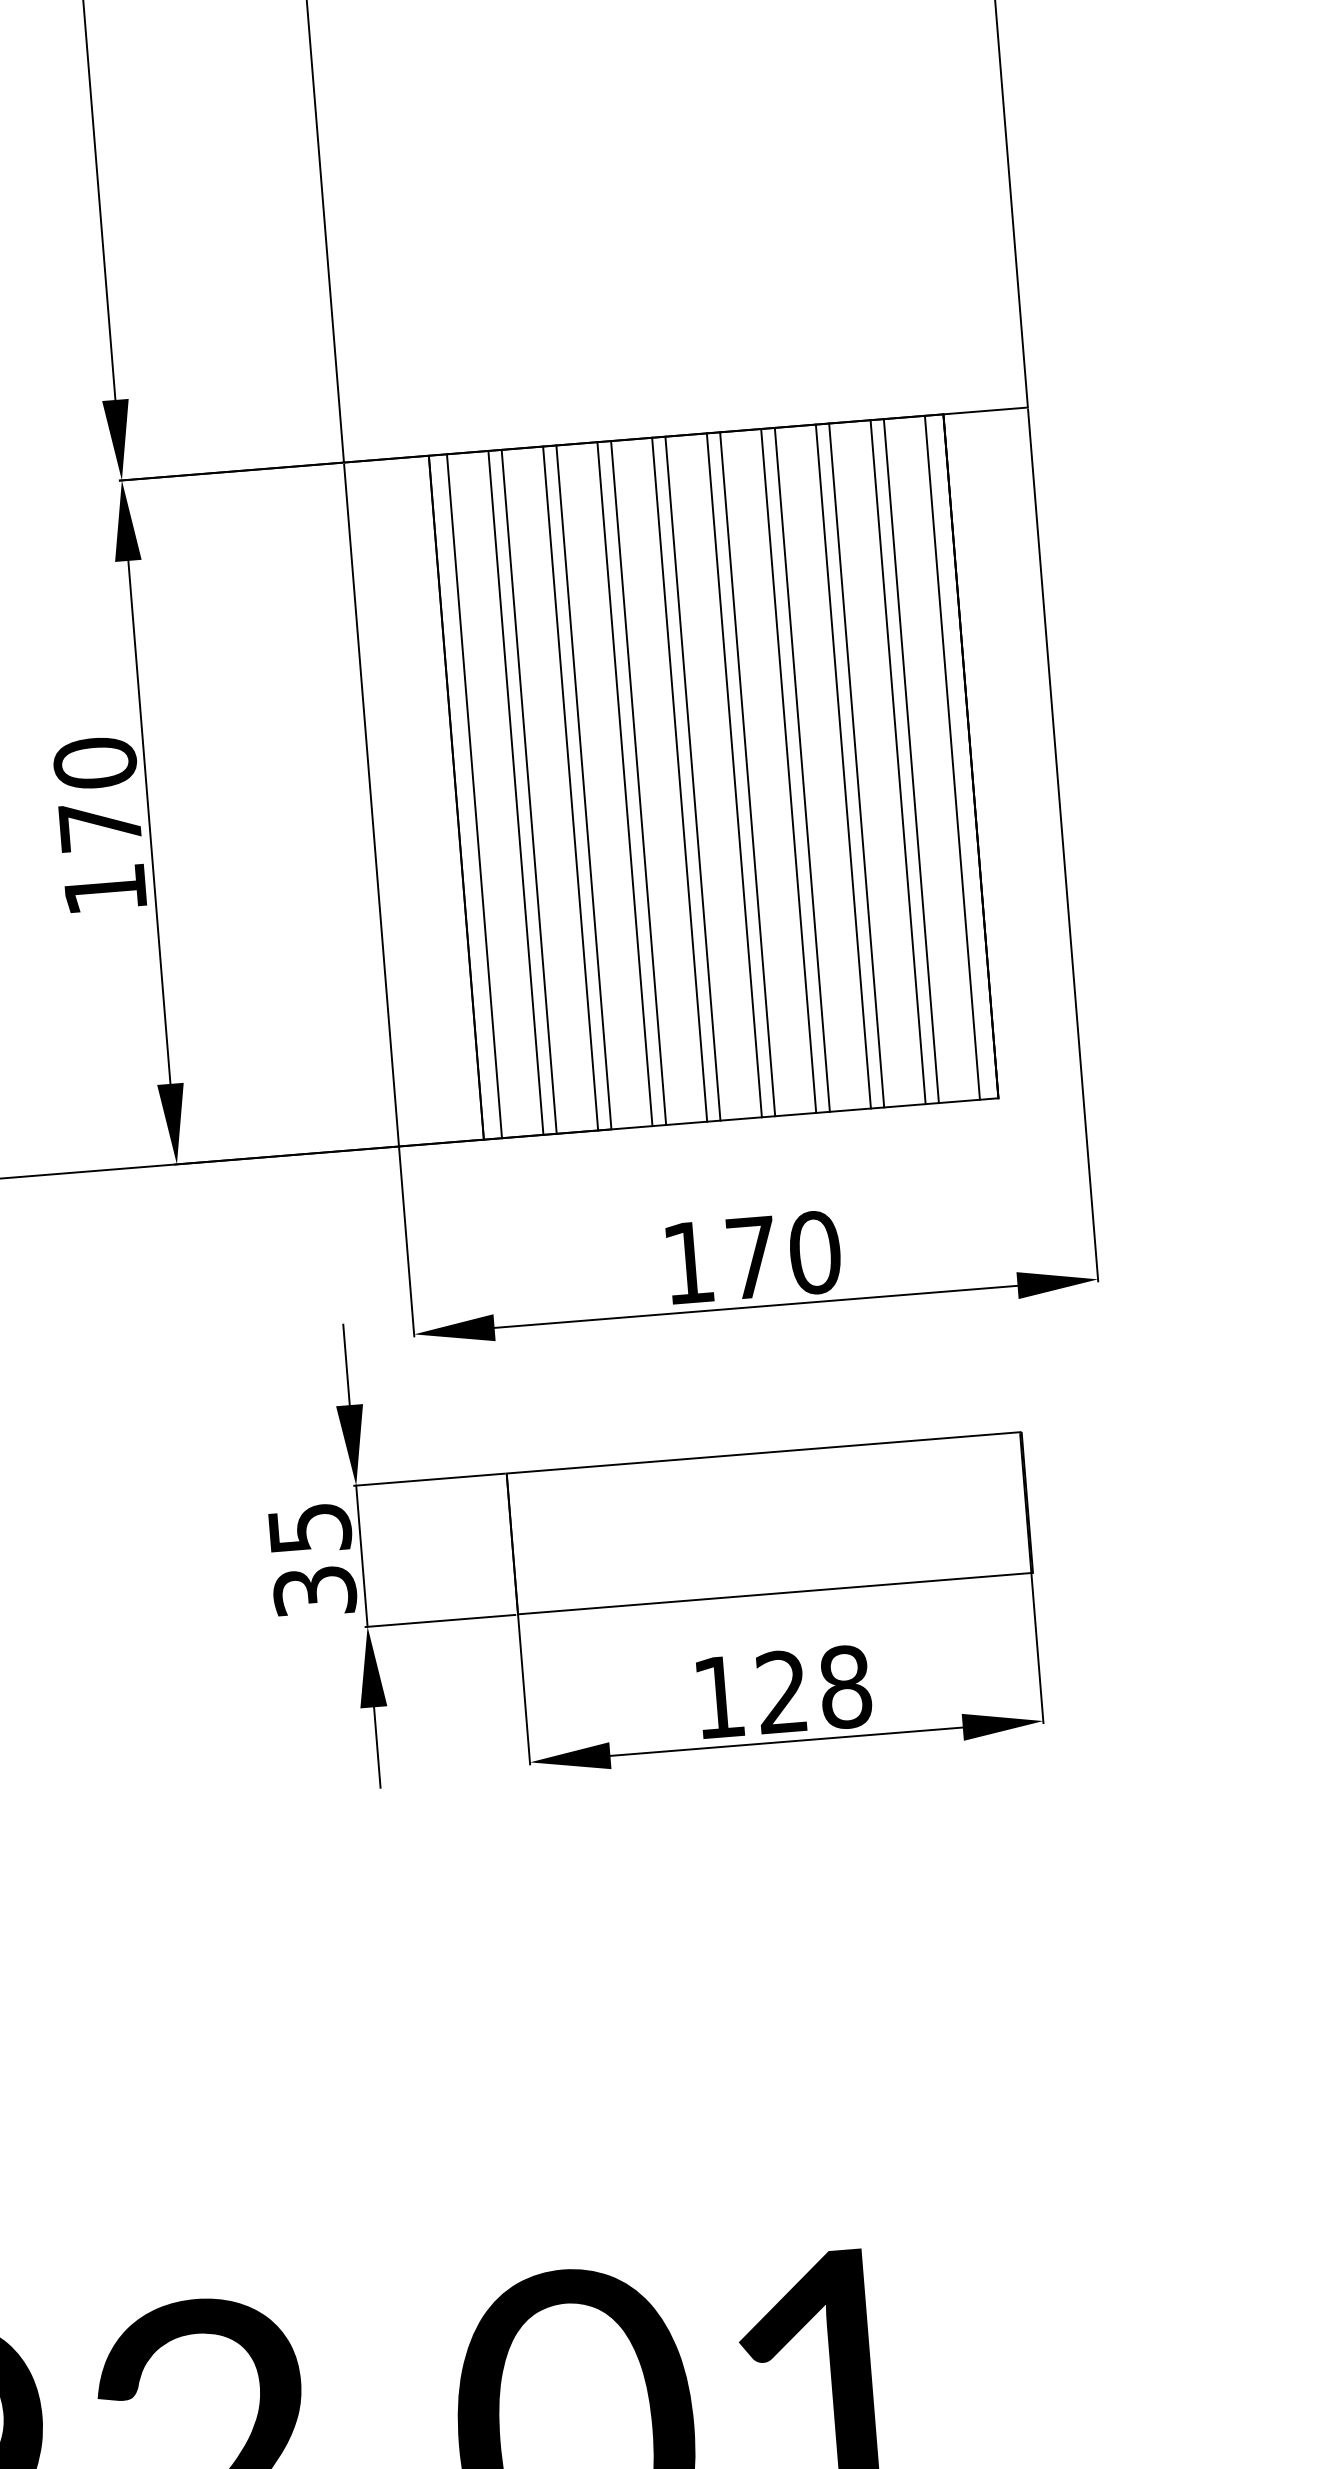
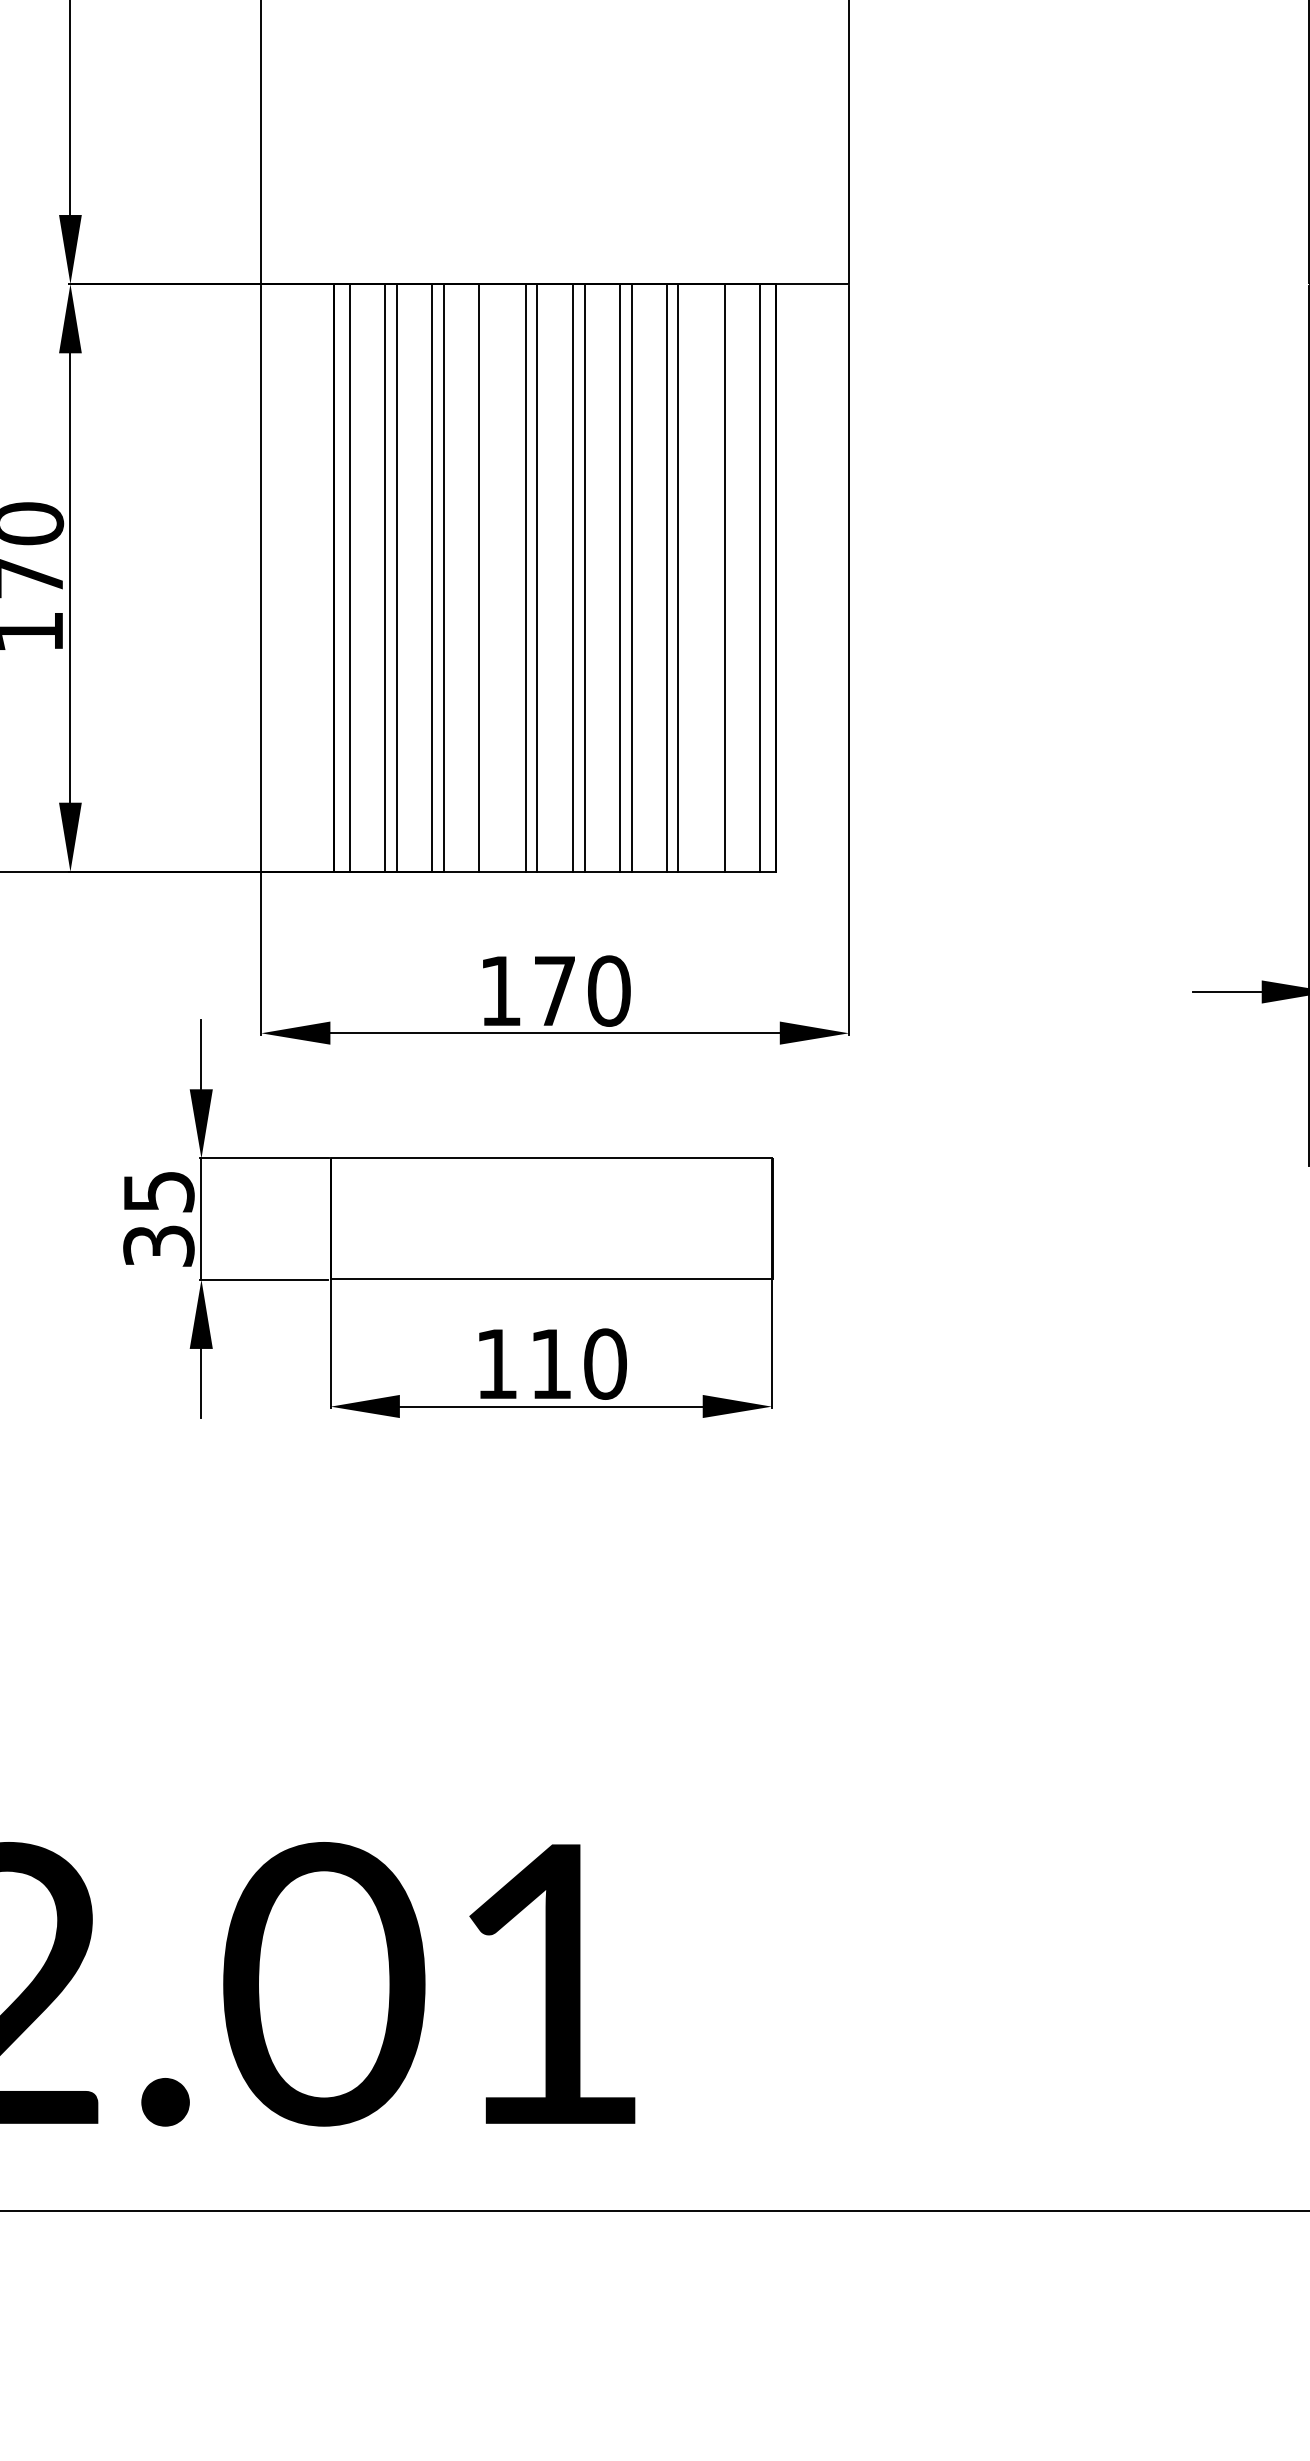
line: (897, 761) -> (713, 577), removed
line: (638, 782) -> (490, 577), removed
text: (814, 1688) -> (578, 1363), 128 -> 110

